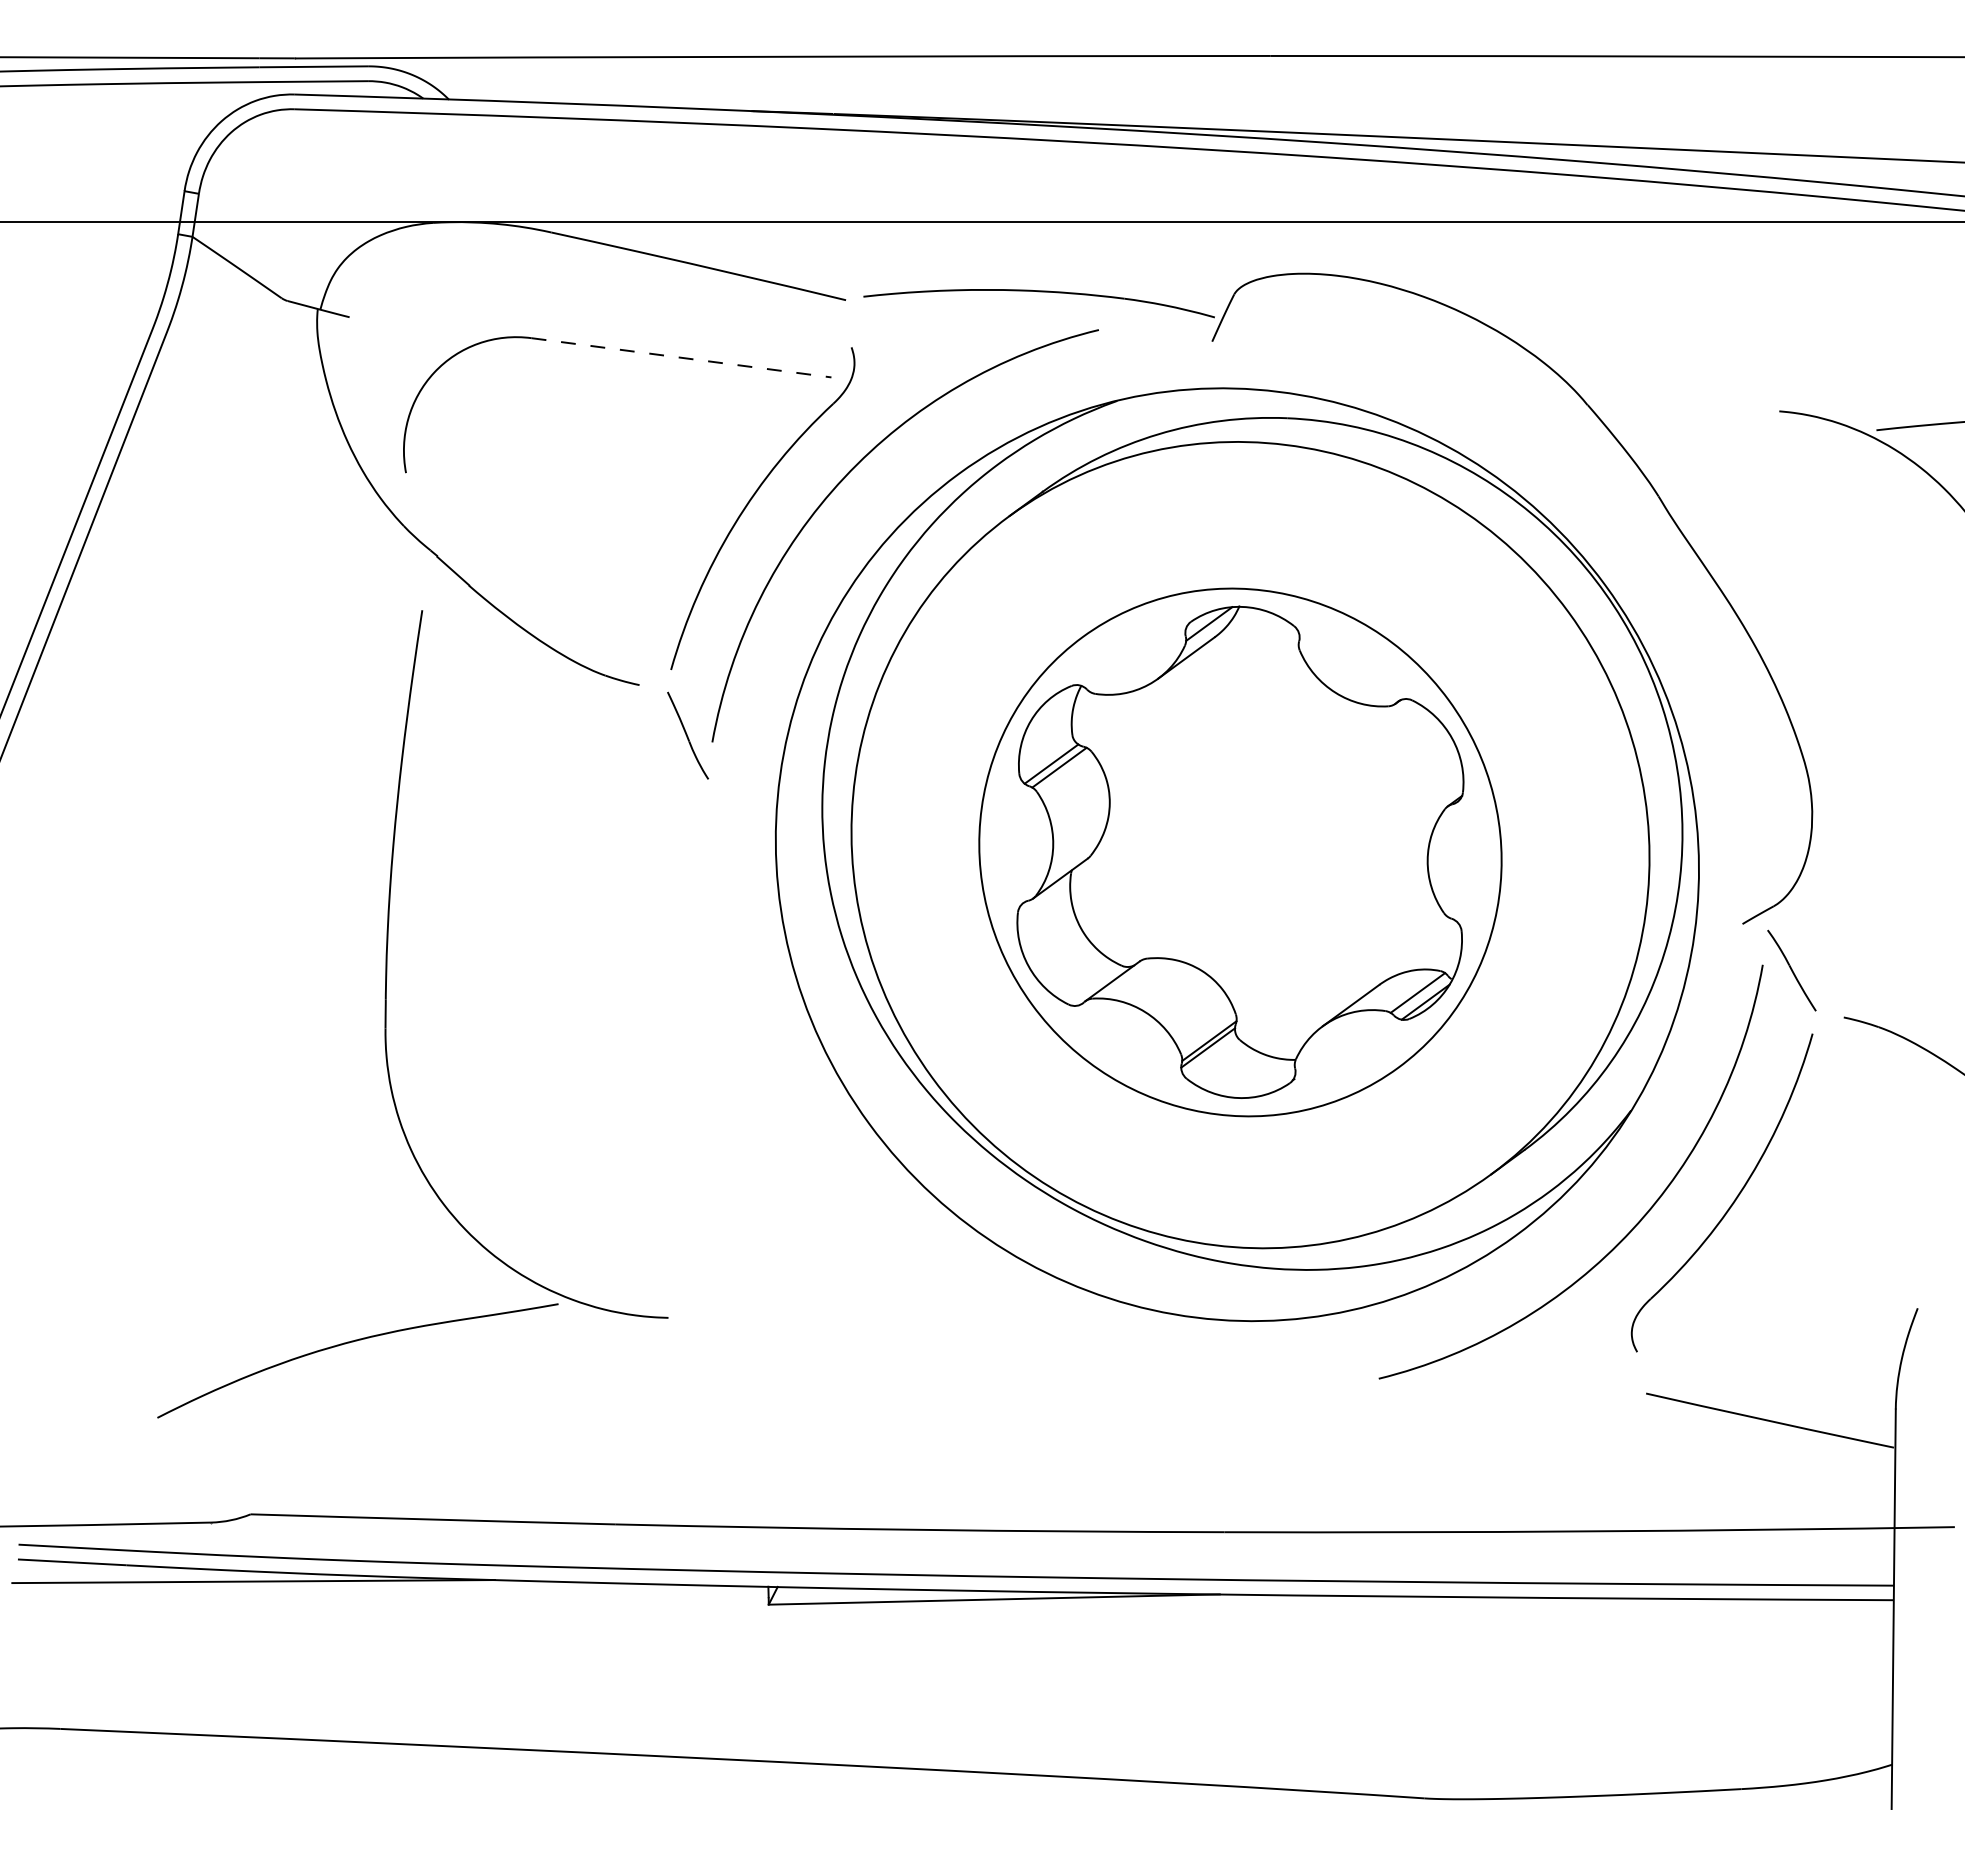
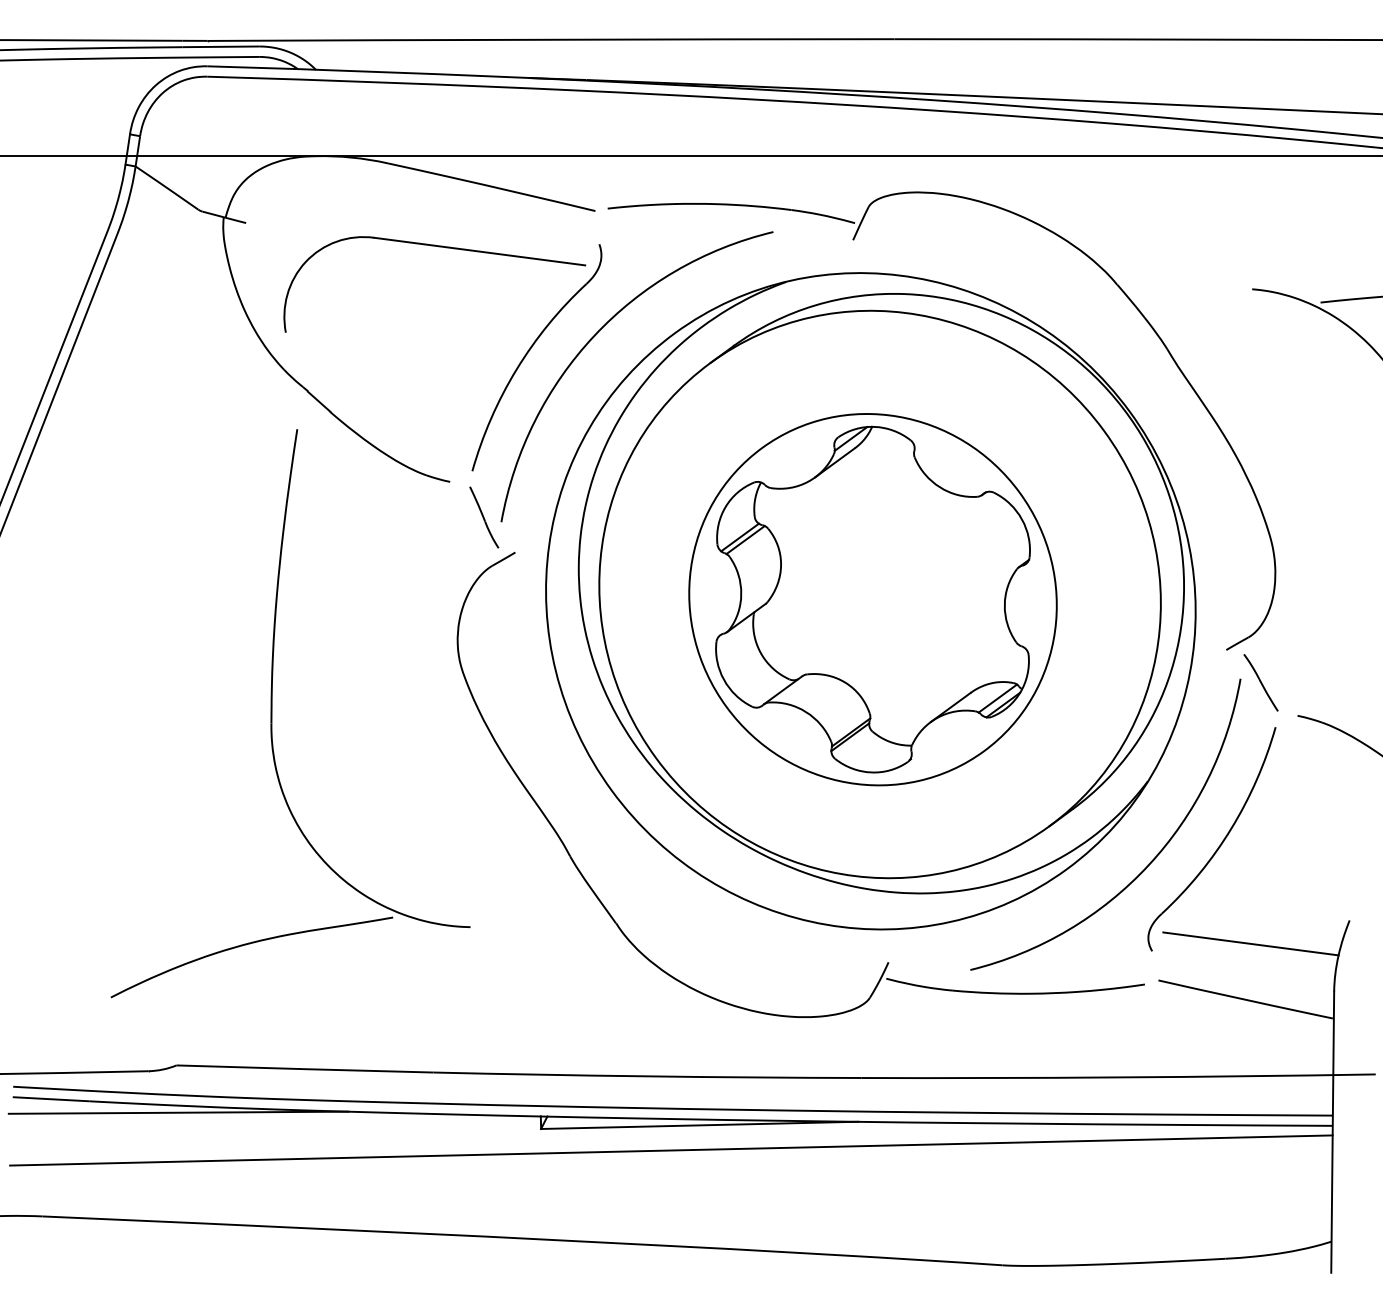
line: (682, 357) -> (480, 251), dashed -> solid
line: (1776, 1341) -> (1250, 943), added
part: (1261, 1368) -> (887, 962), added
line: (954, 1635) -> (671, 1150), added

